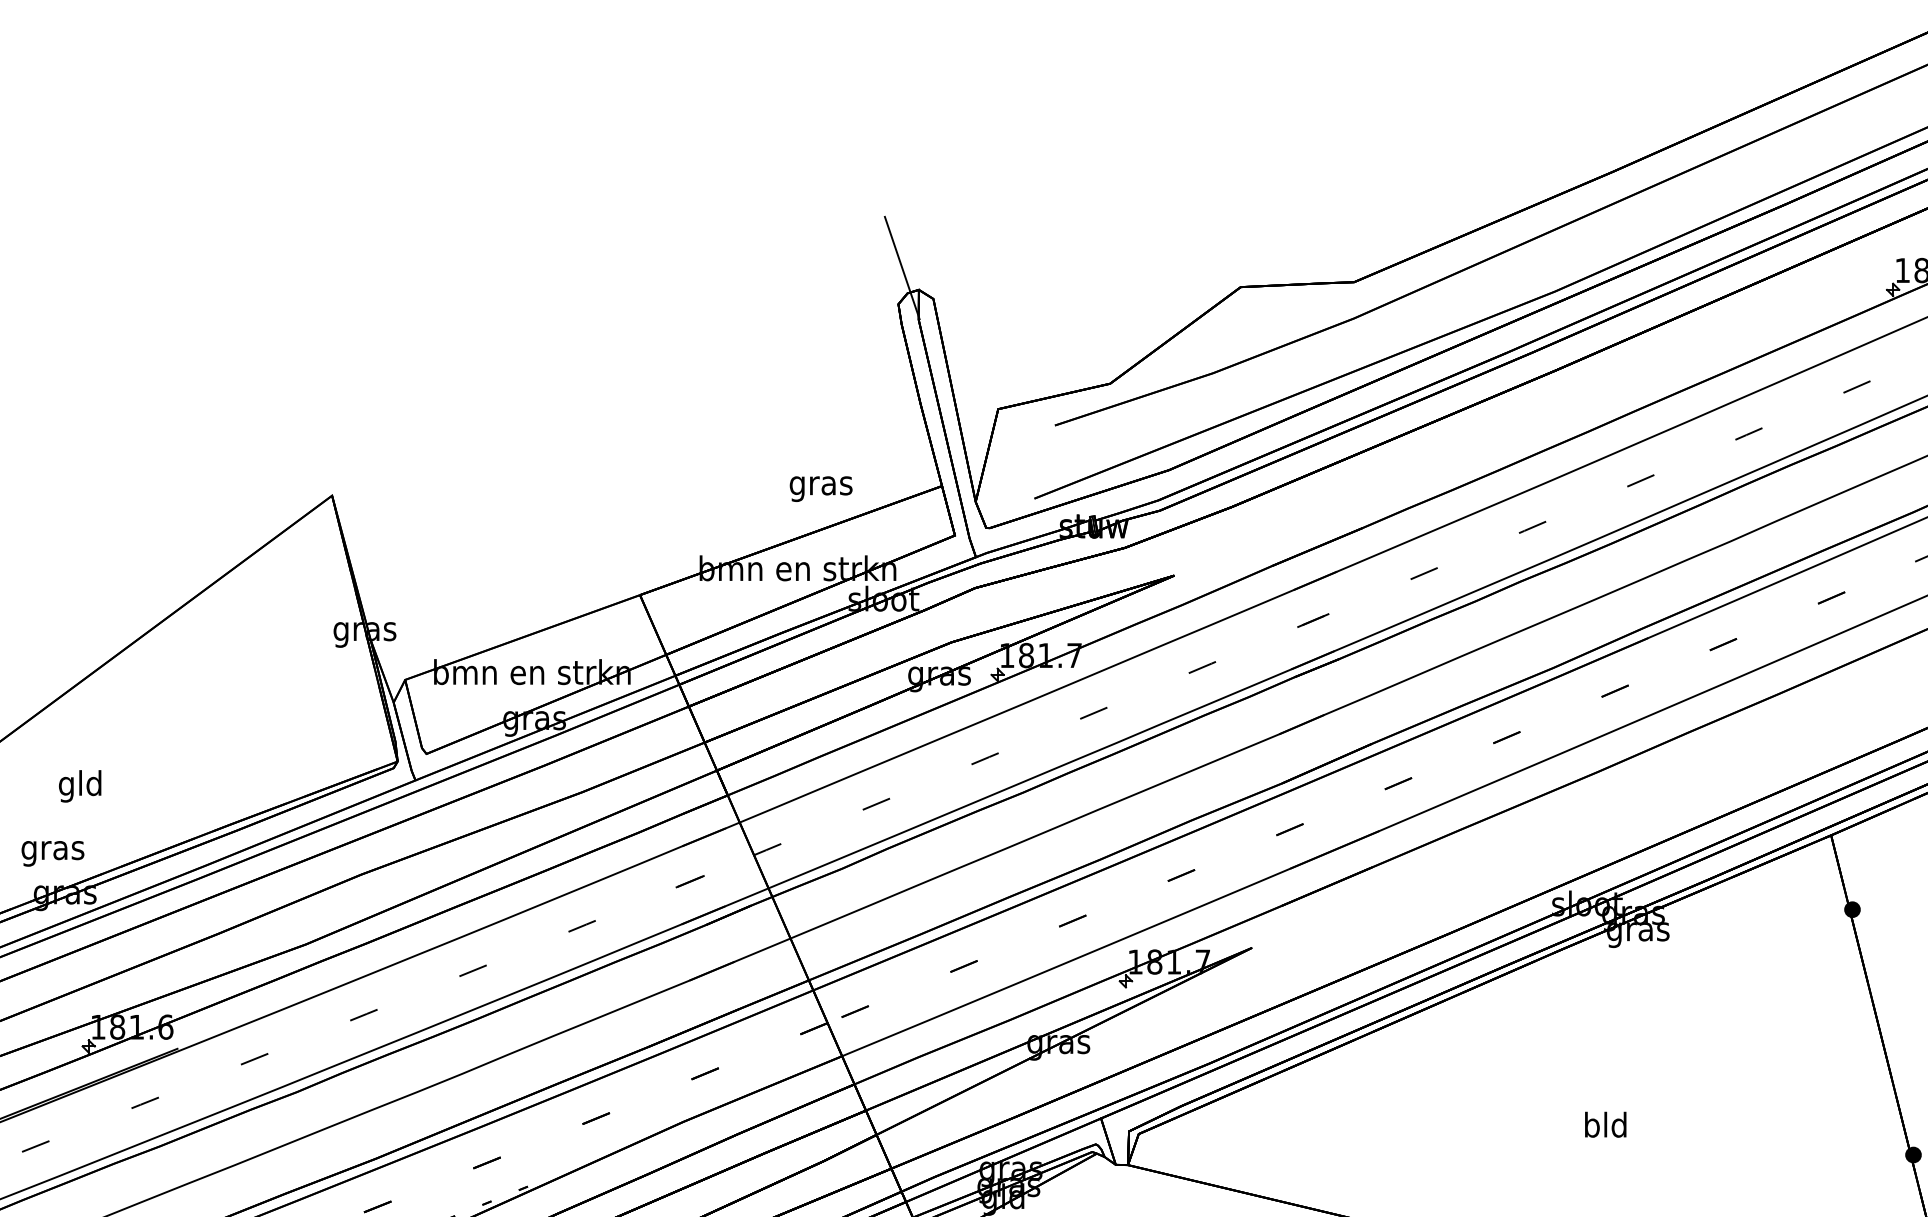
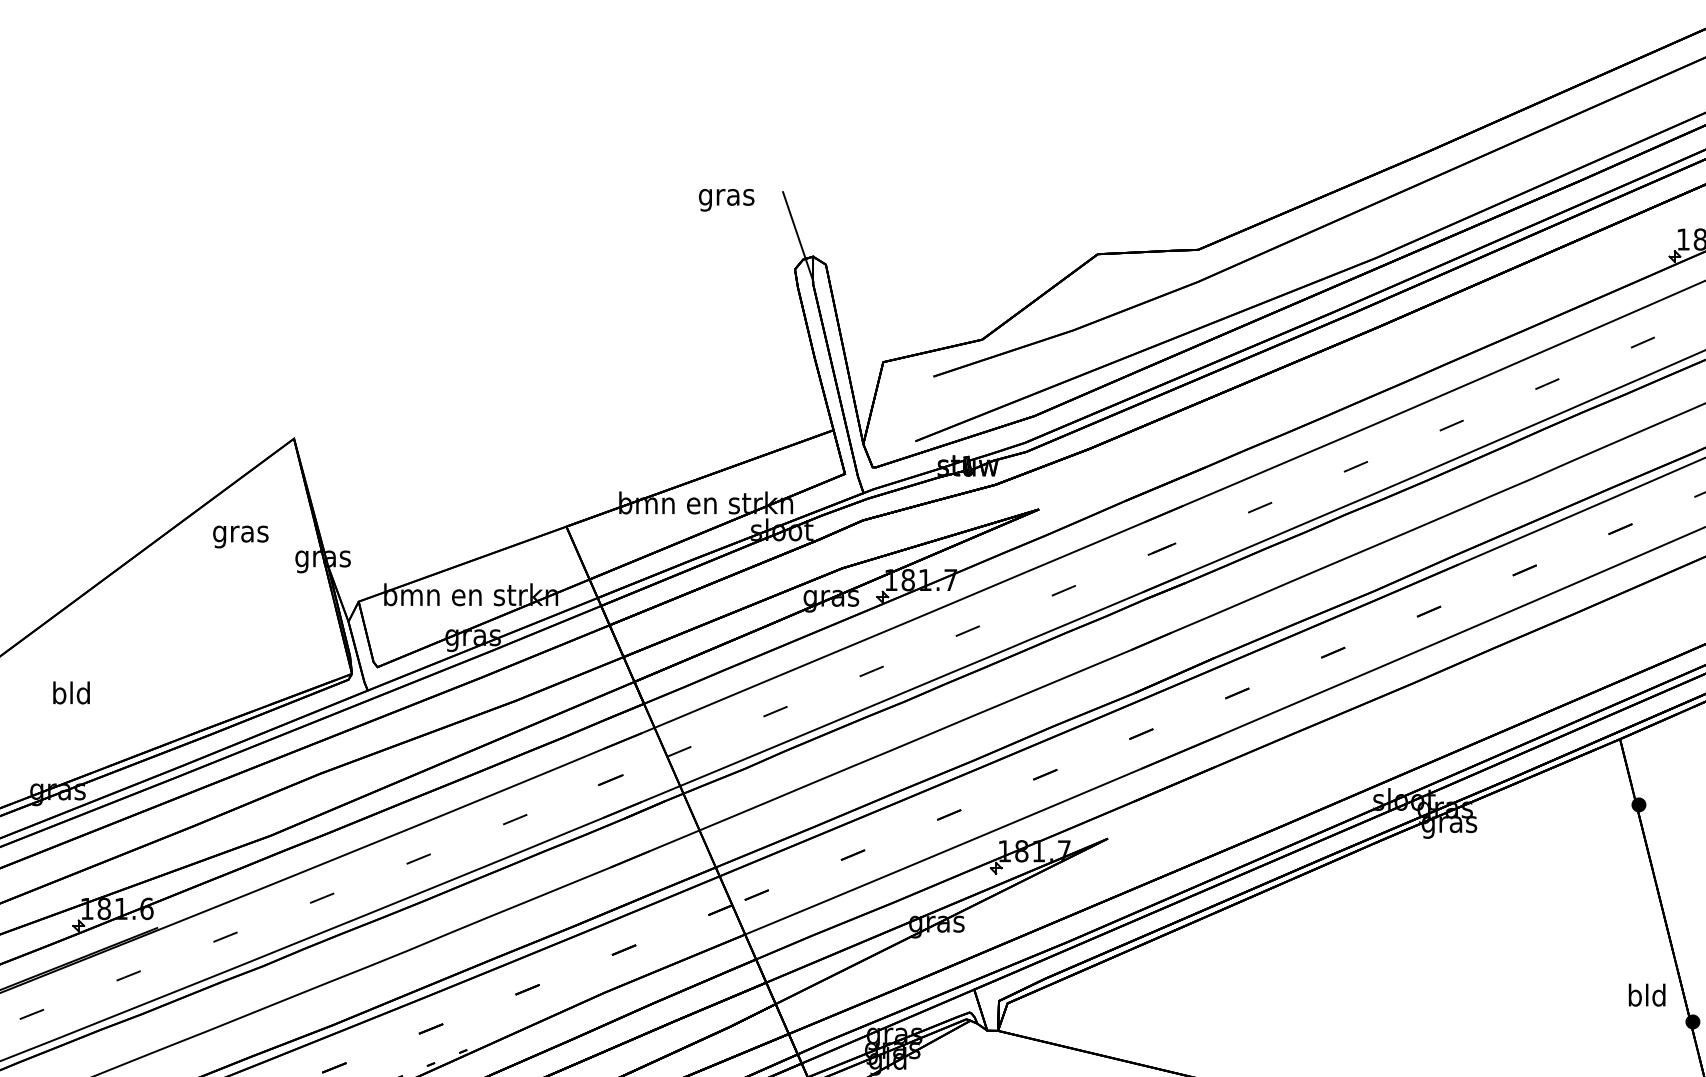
text: (820, 488) -> (726, 199), moved
text: (66, 786) -> (59, 695), gld -> bld
text: (52, 853) -> (240, 536), moved
text: (1605, 1124) -> (1646, 994), moved

